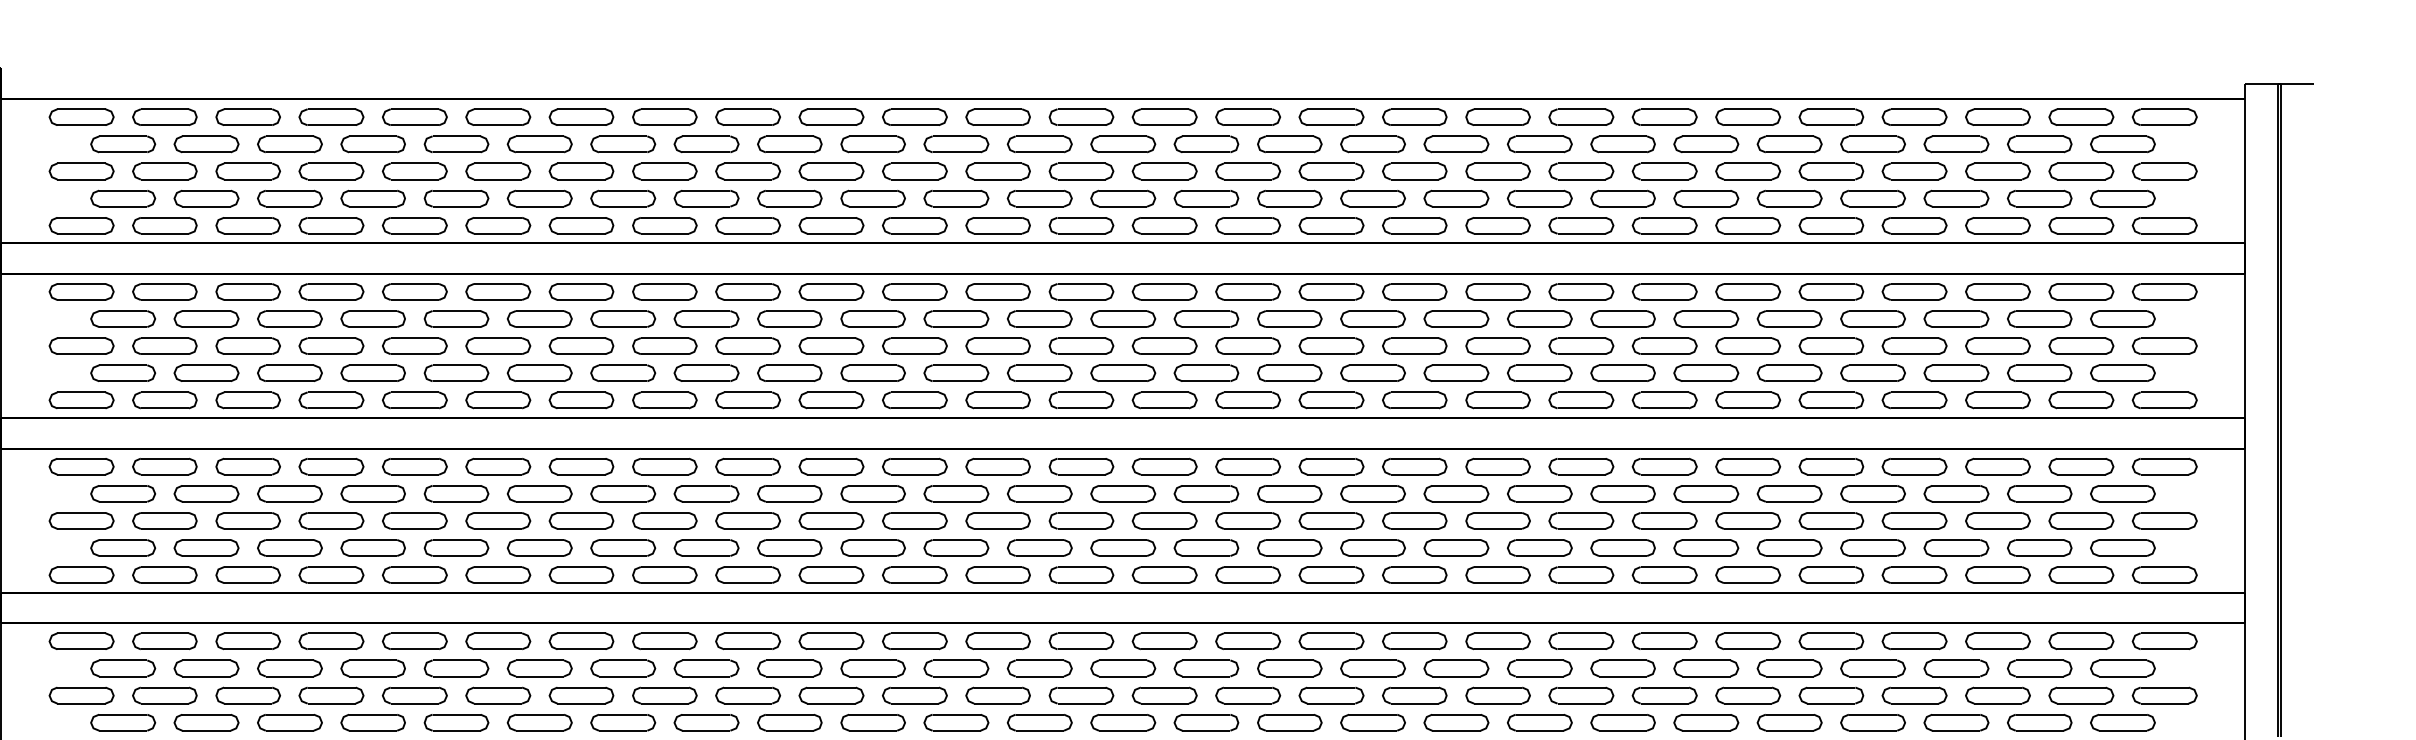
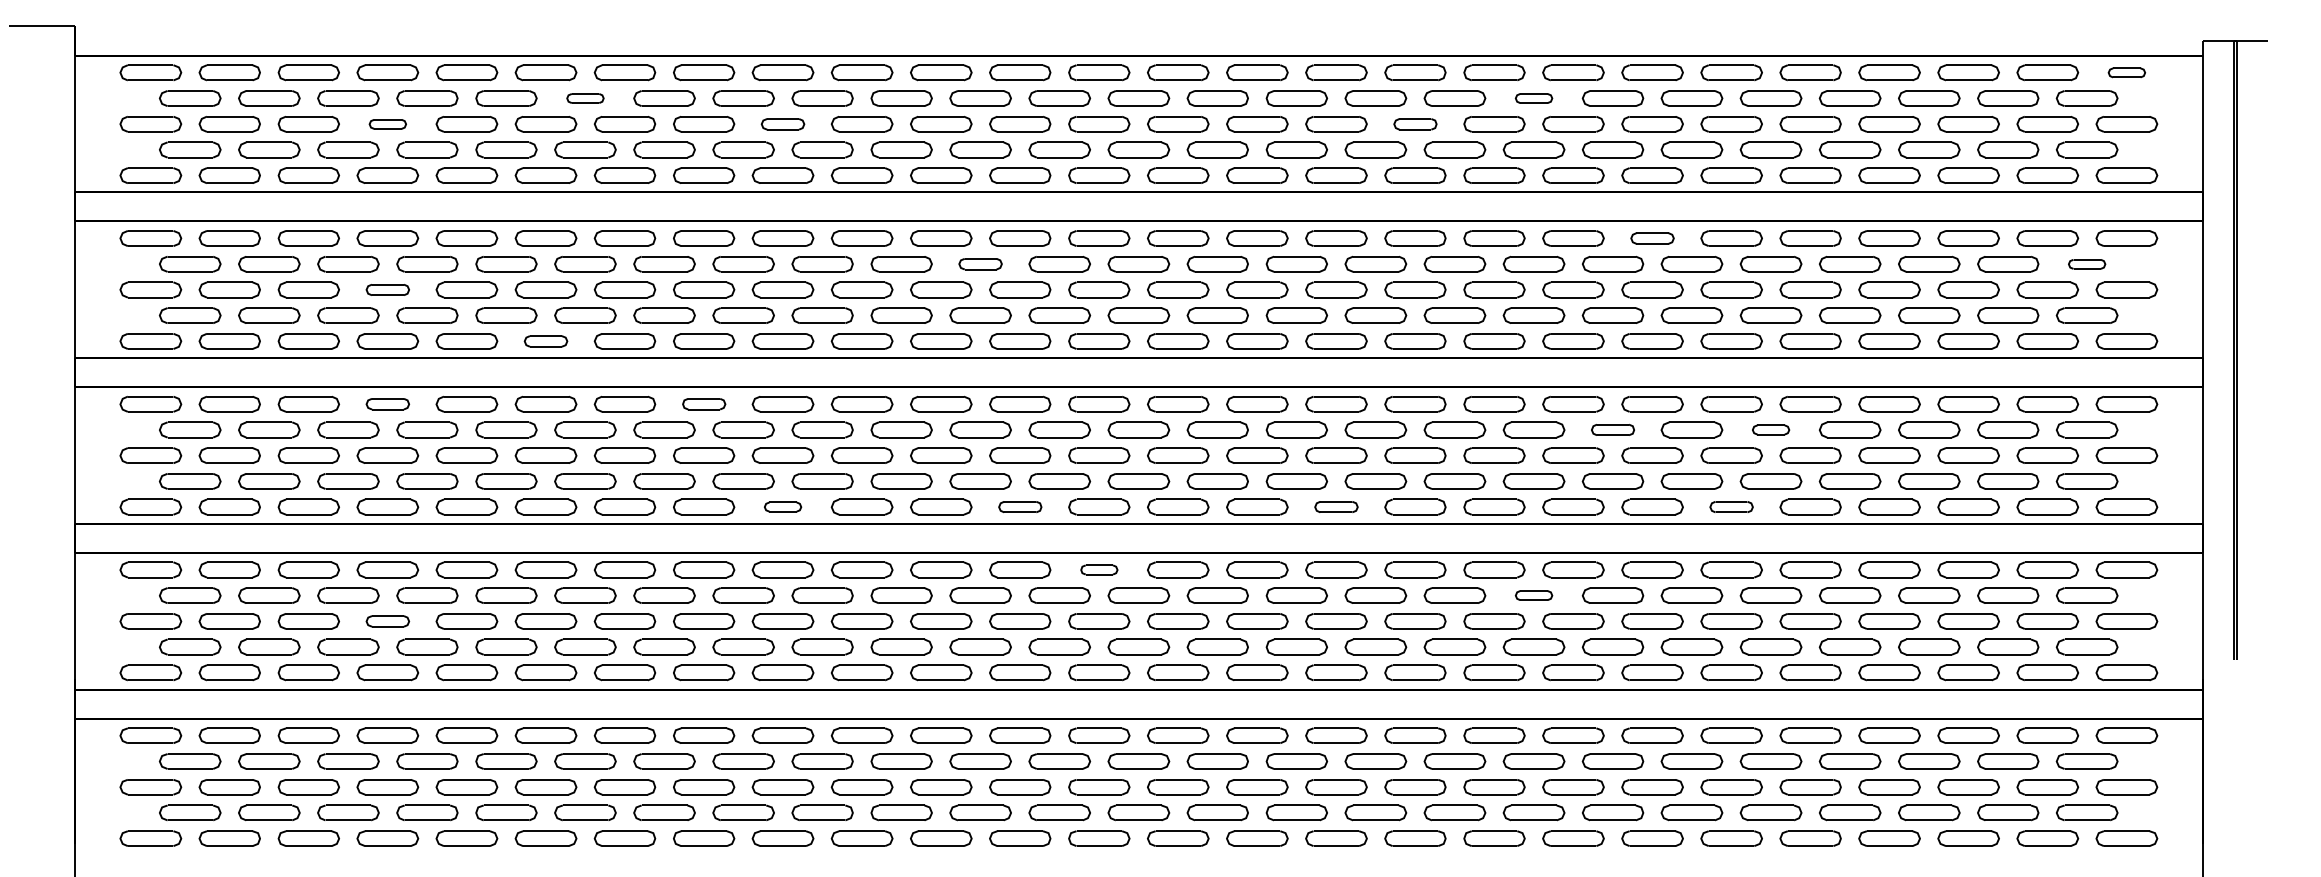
part: (2164, 116) -> (2126, 72), size x0.6
part: (539, 144) -> (585, 98), size x0.6
part: (1539, 144) -> (1533, 98), size x0.6
part: (331, 171) -> (387, 124), size x0.6
part: (747, 171) -> (782, 124), size x0.7
part: (1414, 171) -> (1415, 124), size x0.7
part: (1664, 291) -> (1652, 238), size x0.7
part: (956, 318) -> (980, 263), size x0.7
part: (2122, 319) -> (2086, 264), size x0.6
part: (331, 345) -> (387, 289), size x0.7
part: (497, 400) -> (545, 341), size x0.7
part: (331, 465) -> (387, 403), size x0.7
part: (665, 465) -> (704, 403), size x0.7
part: (1622, 493) -> (1612, 429), size x0.7
part: (1789, 493) -> (1770, 429), size x0.6
part: (747, 574) -> (782, 506), size x0.6
part: (998, 574) -> (1020, 506), size x0.7
part: (1331, 574) -> (1336, 506), size x0.7
part: (1747, 574) -> (1731, 506), size x0.7
part: (1081, 640) -> (1099, 569), size x0.6
part: (1539, 668) -> (1533, 595), size x0.6
part: (331, 695) -> (387, 621), size x0.7

